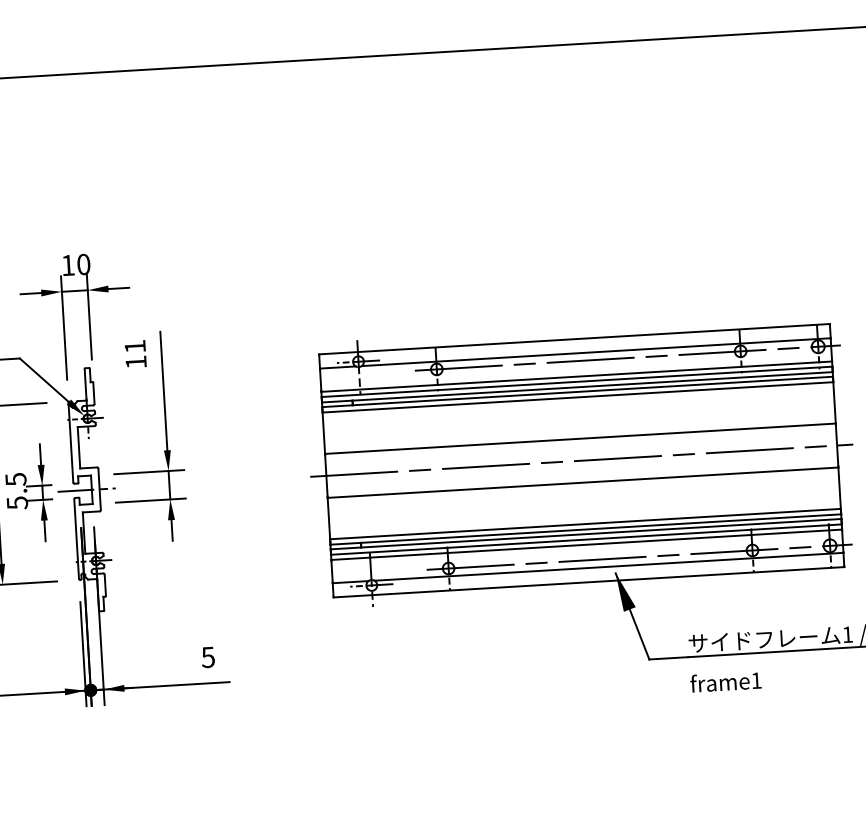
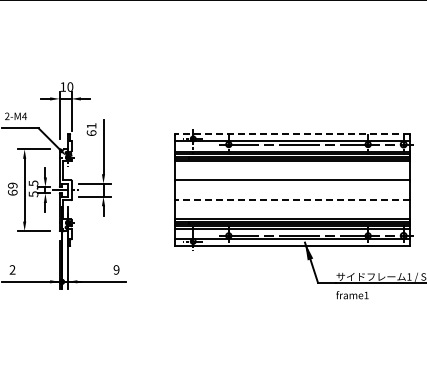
line: (574, 339) -> (292, 134), solid -> dashed
text: (135, 360) -> (91, 132), 11 -> 61
line: (581, 461) -> (292, 190), removed
line: (582, 483) -> (292, 200), solid -> dashed
text: (208, 656) -> (116, 269), 5 -> 9

